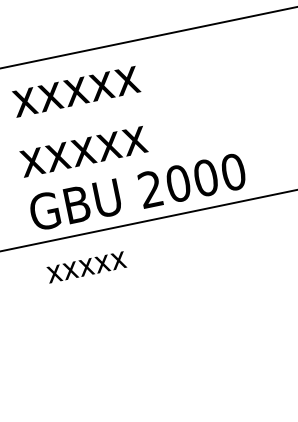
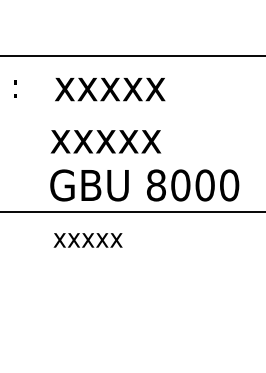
text: (151, 189) -> (156, 185), 2000 -> 8000

